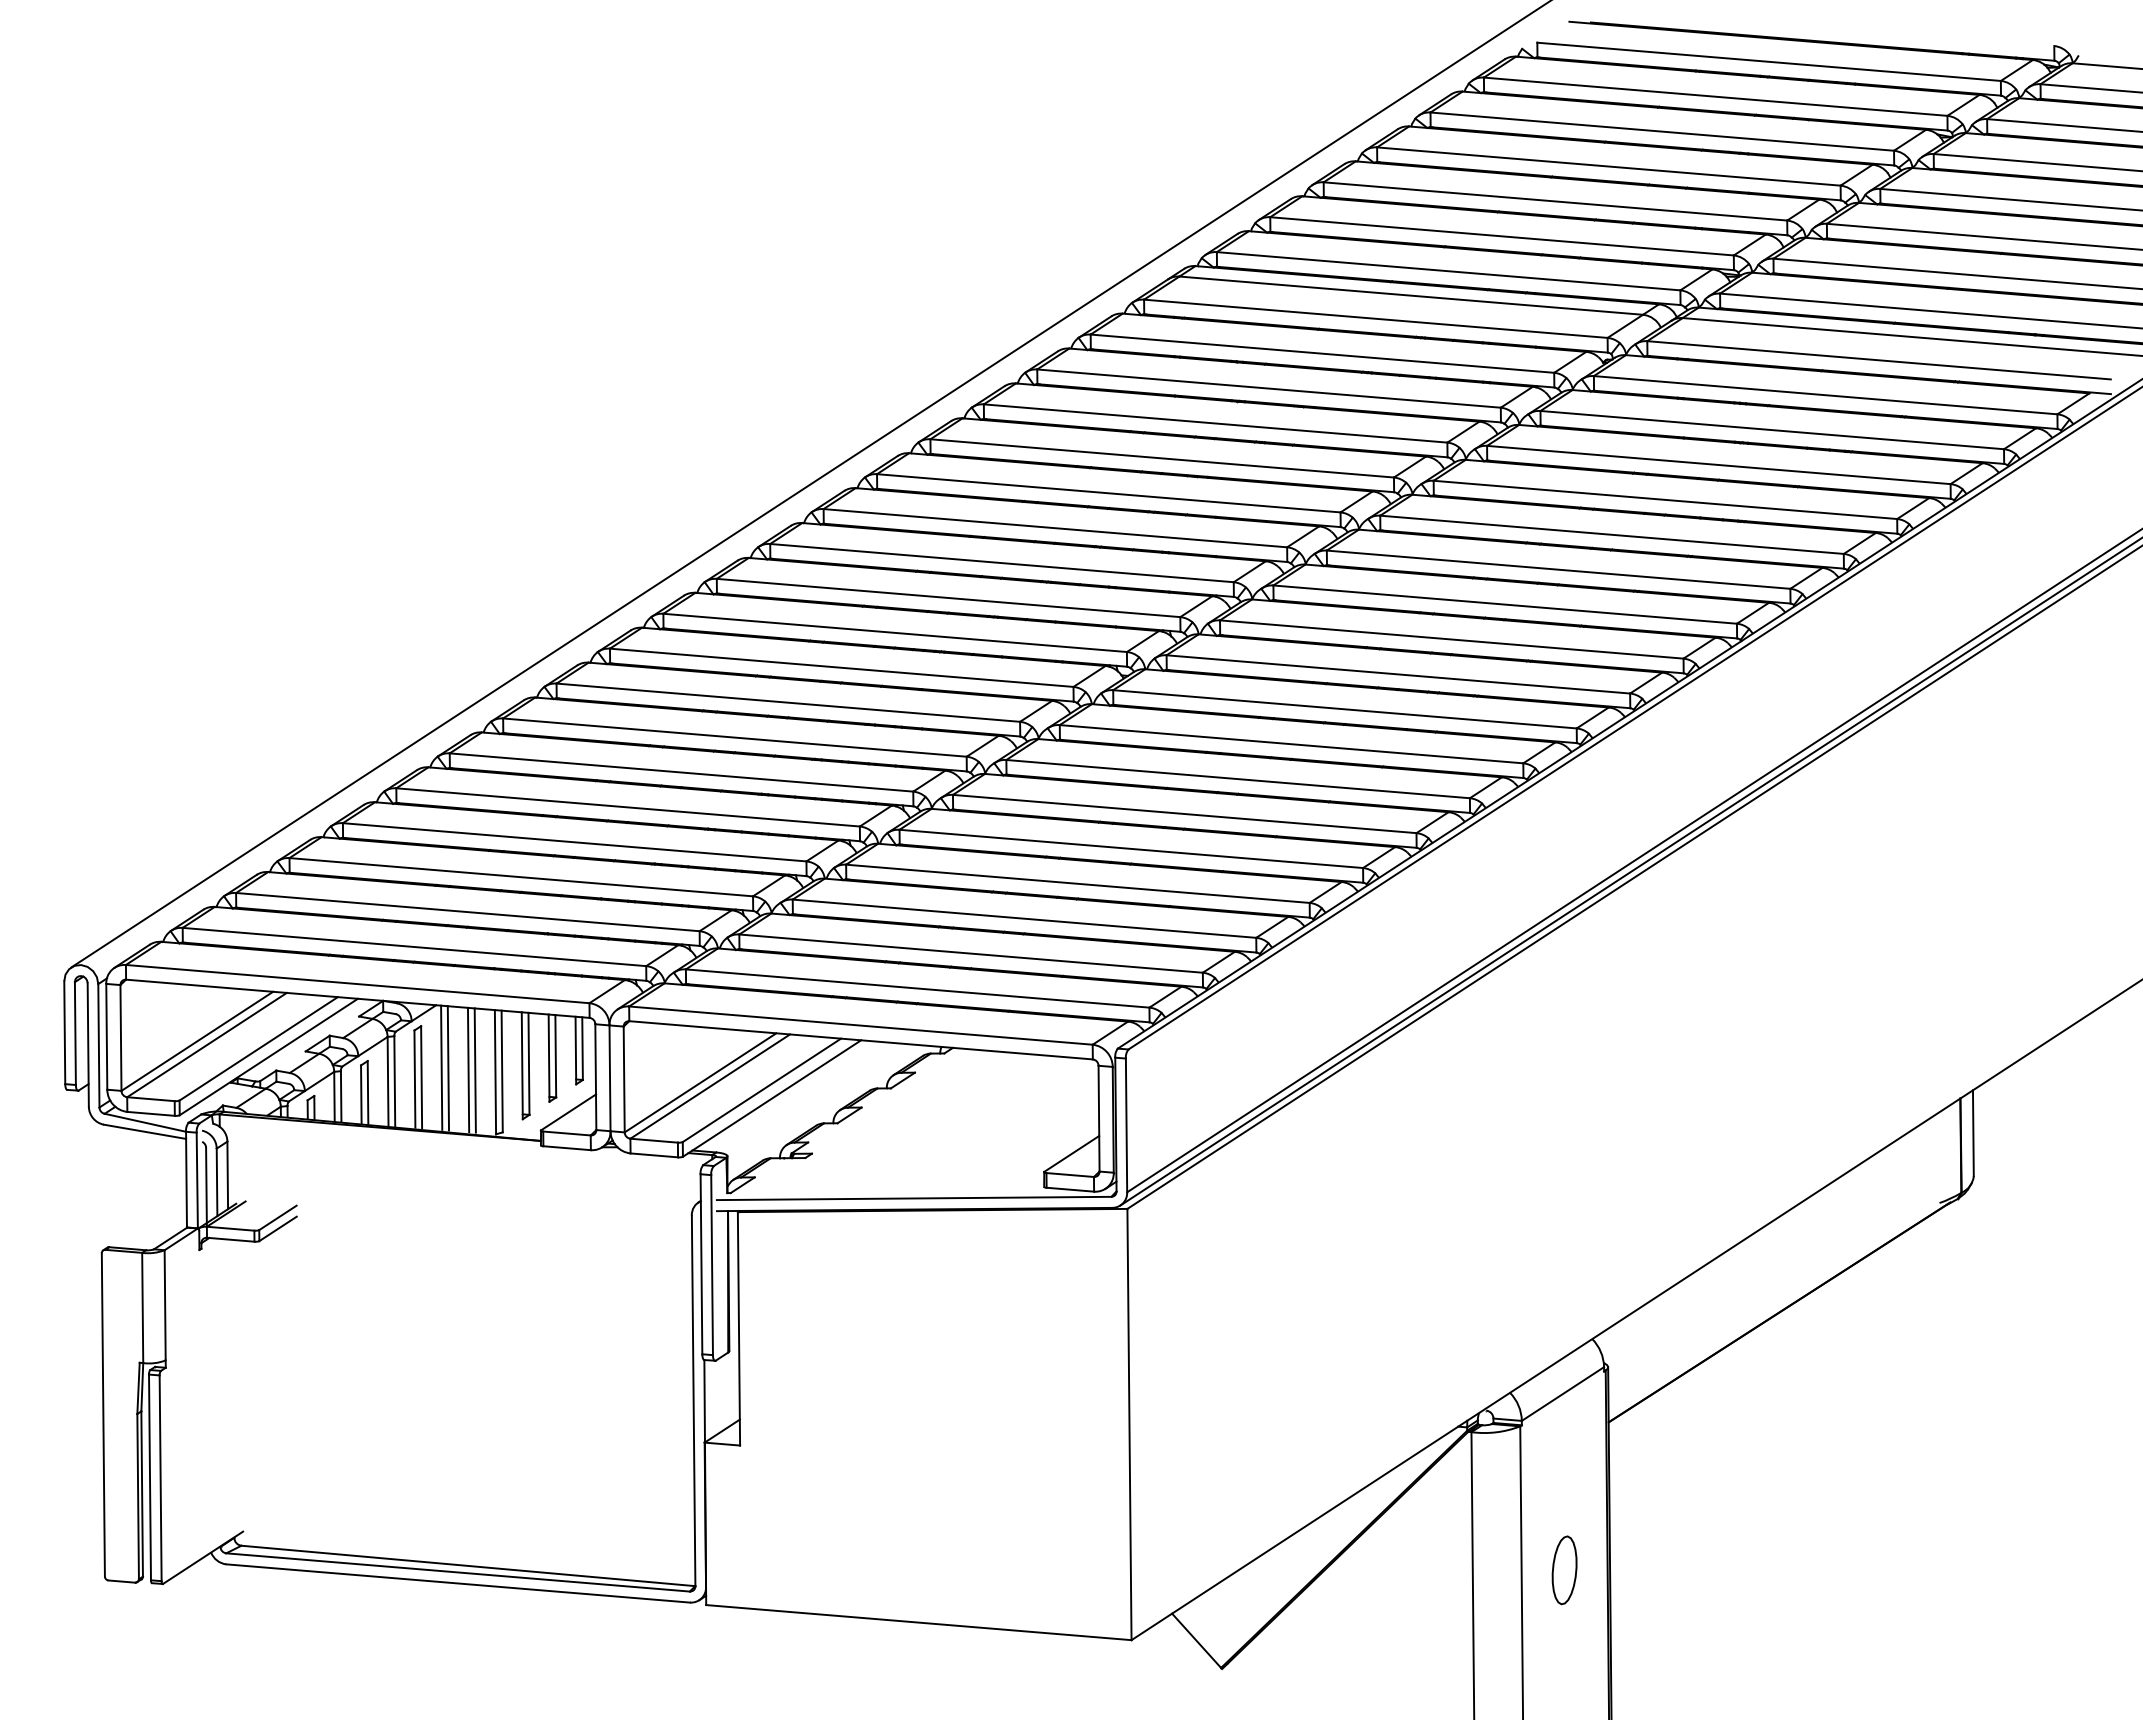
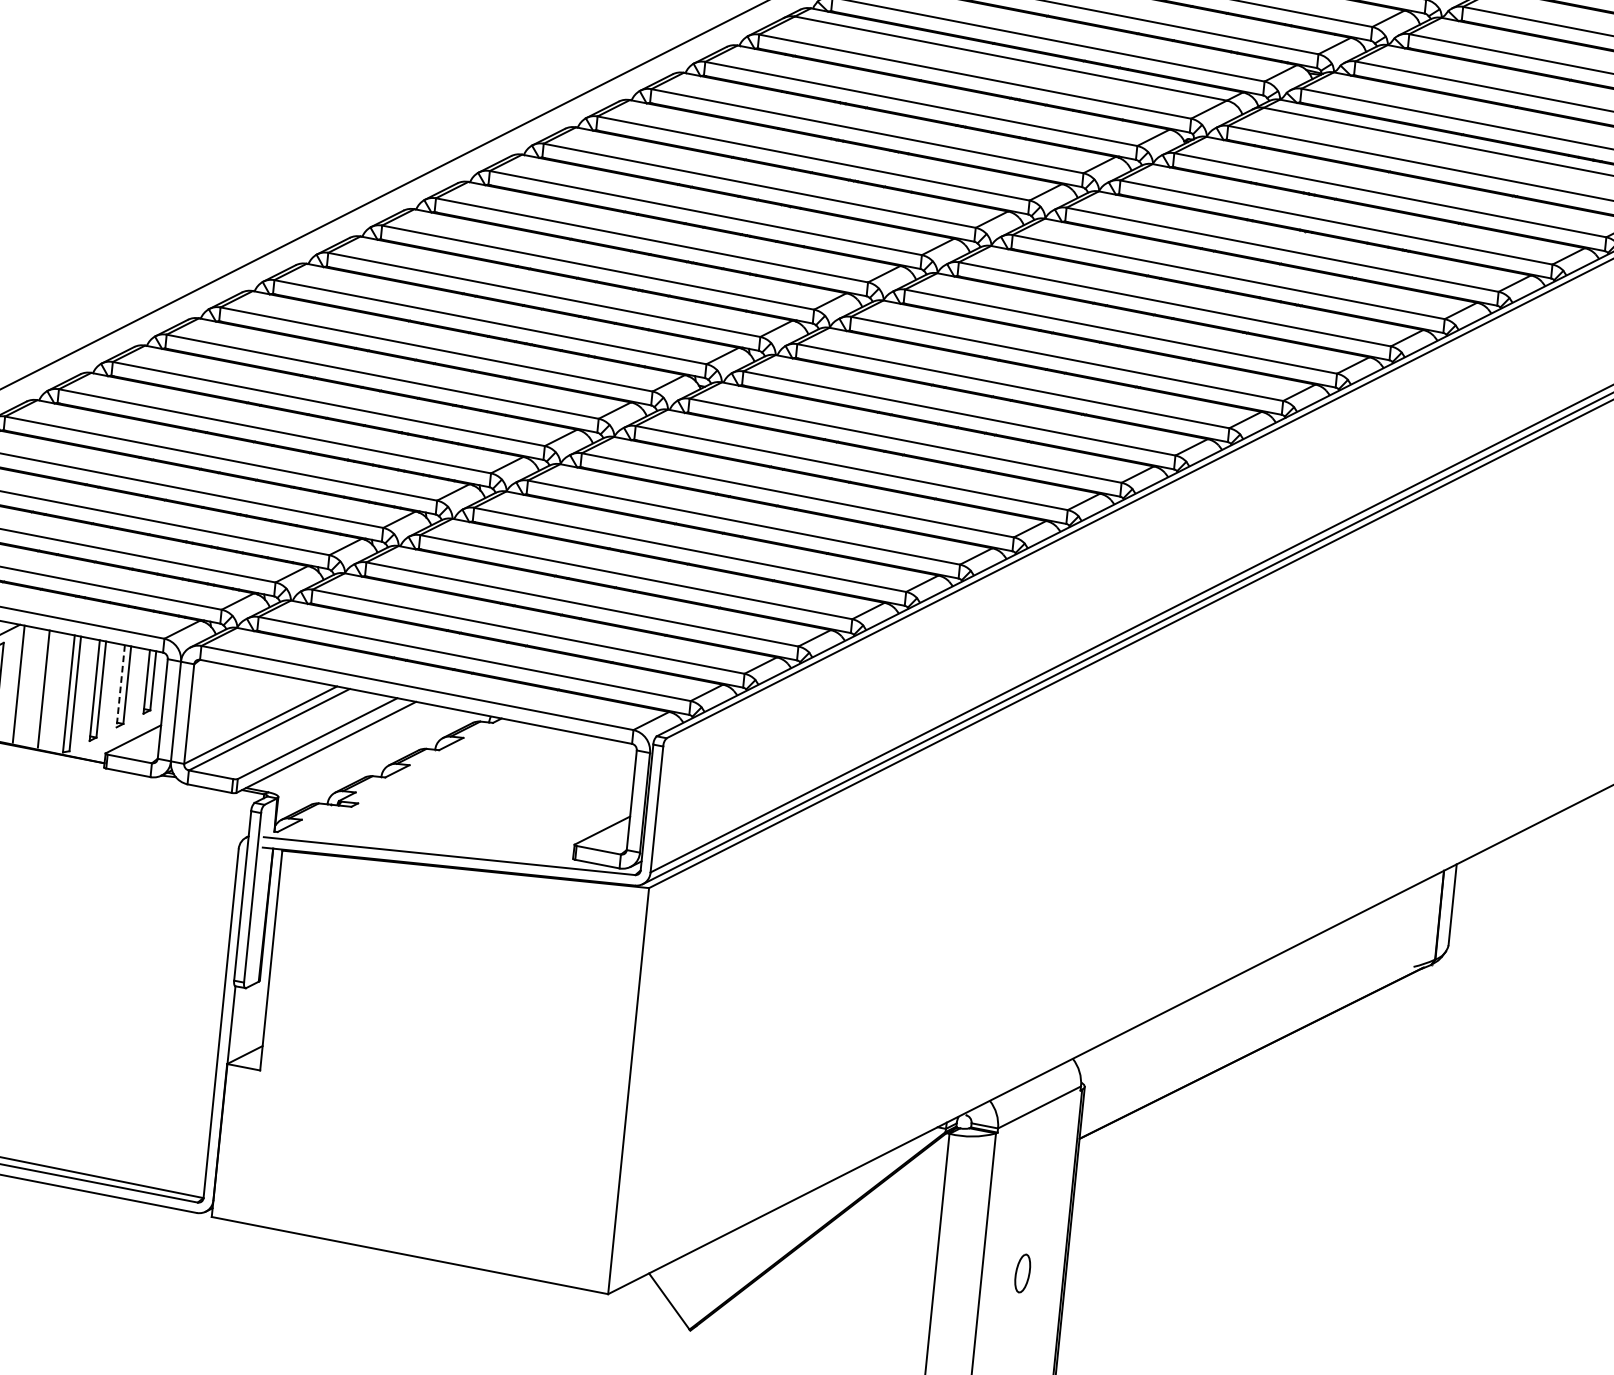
line: (549, 1058) -> (121, 686), solid -> dashed
line: (448, 1068) -> (25, 685), removed
line: (474, 1070) -> (49, 690), removed
part: (1564, 1570) -> (1022, 1273), size x0.6

